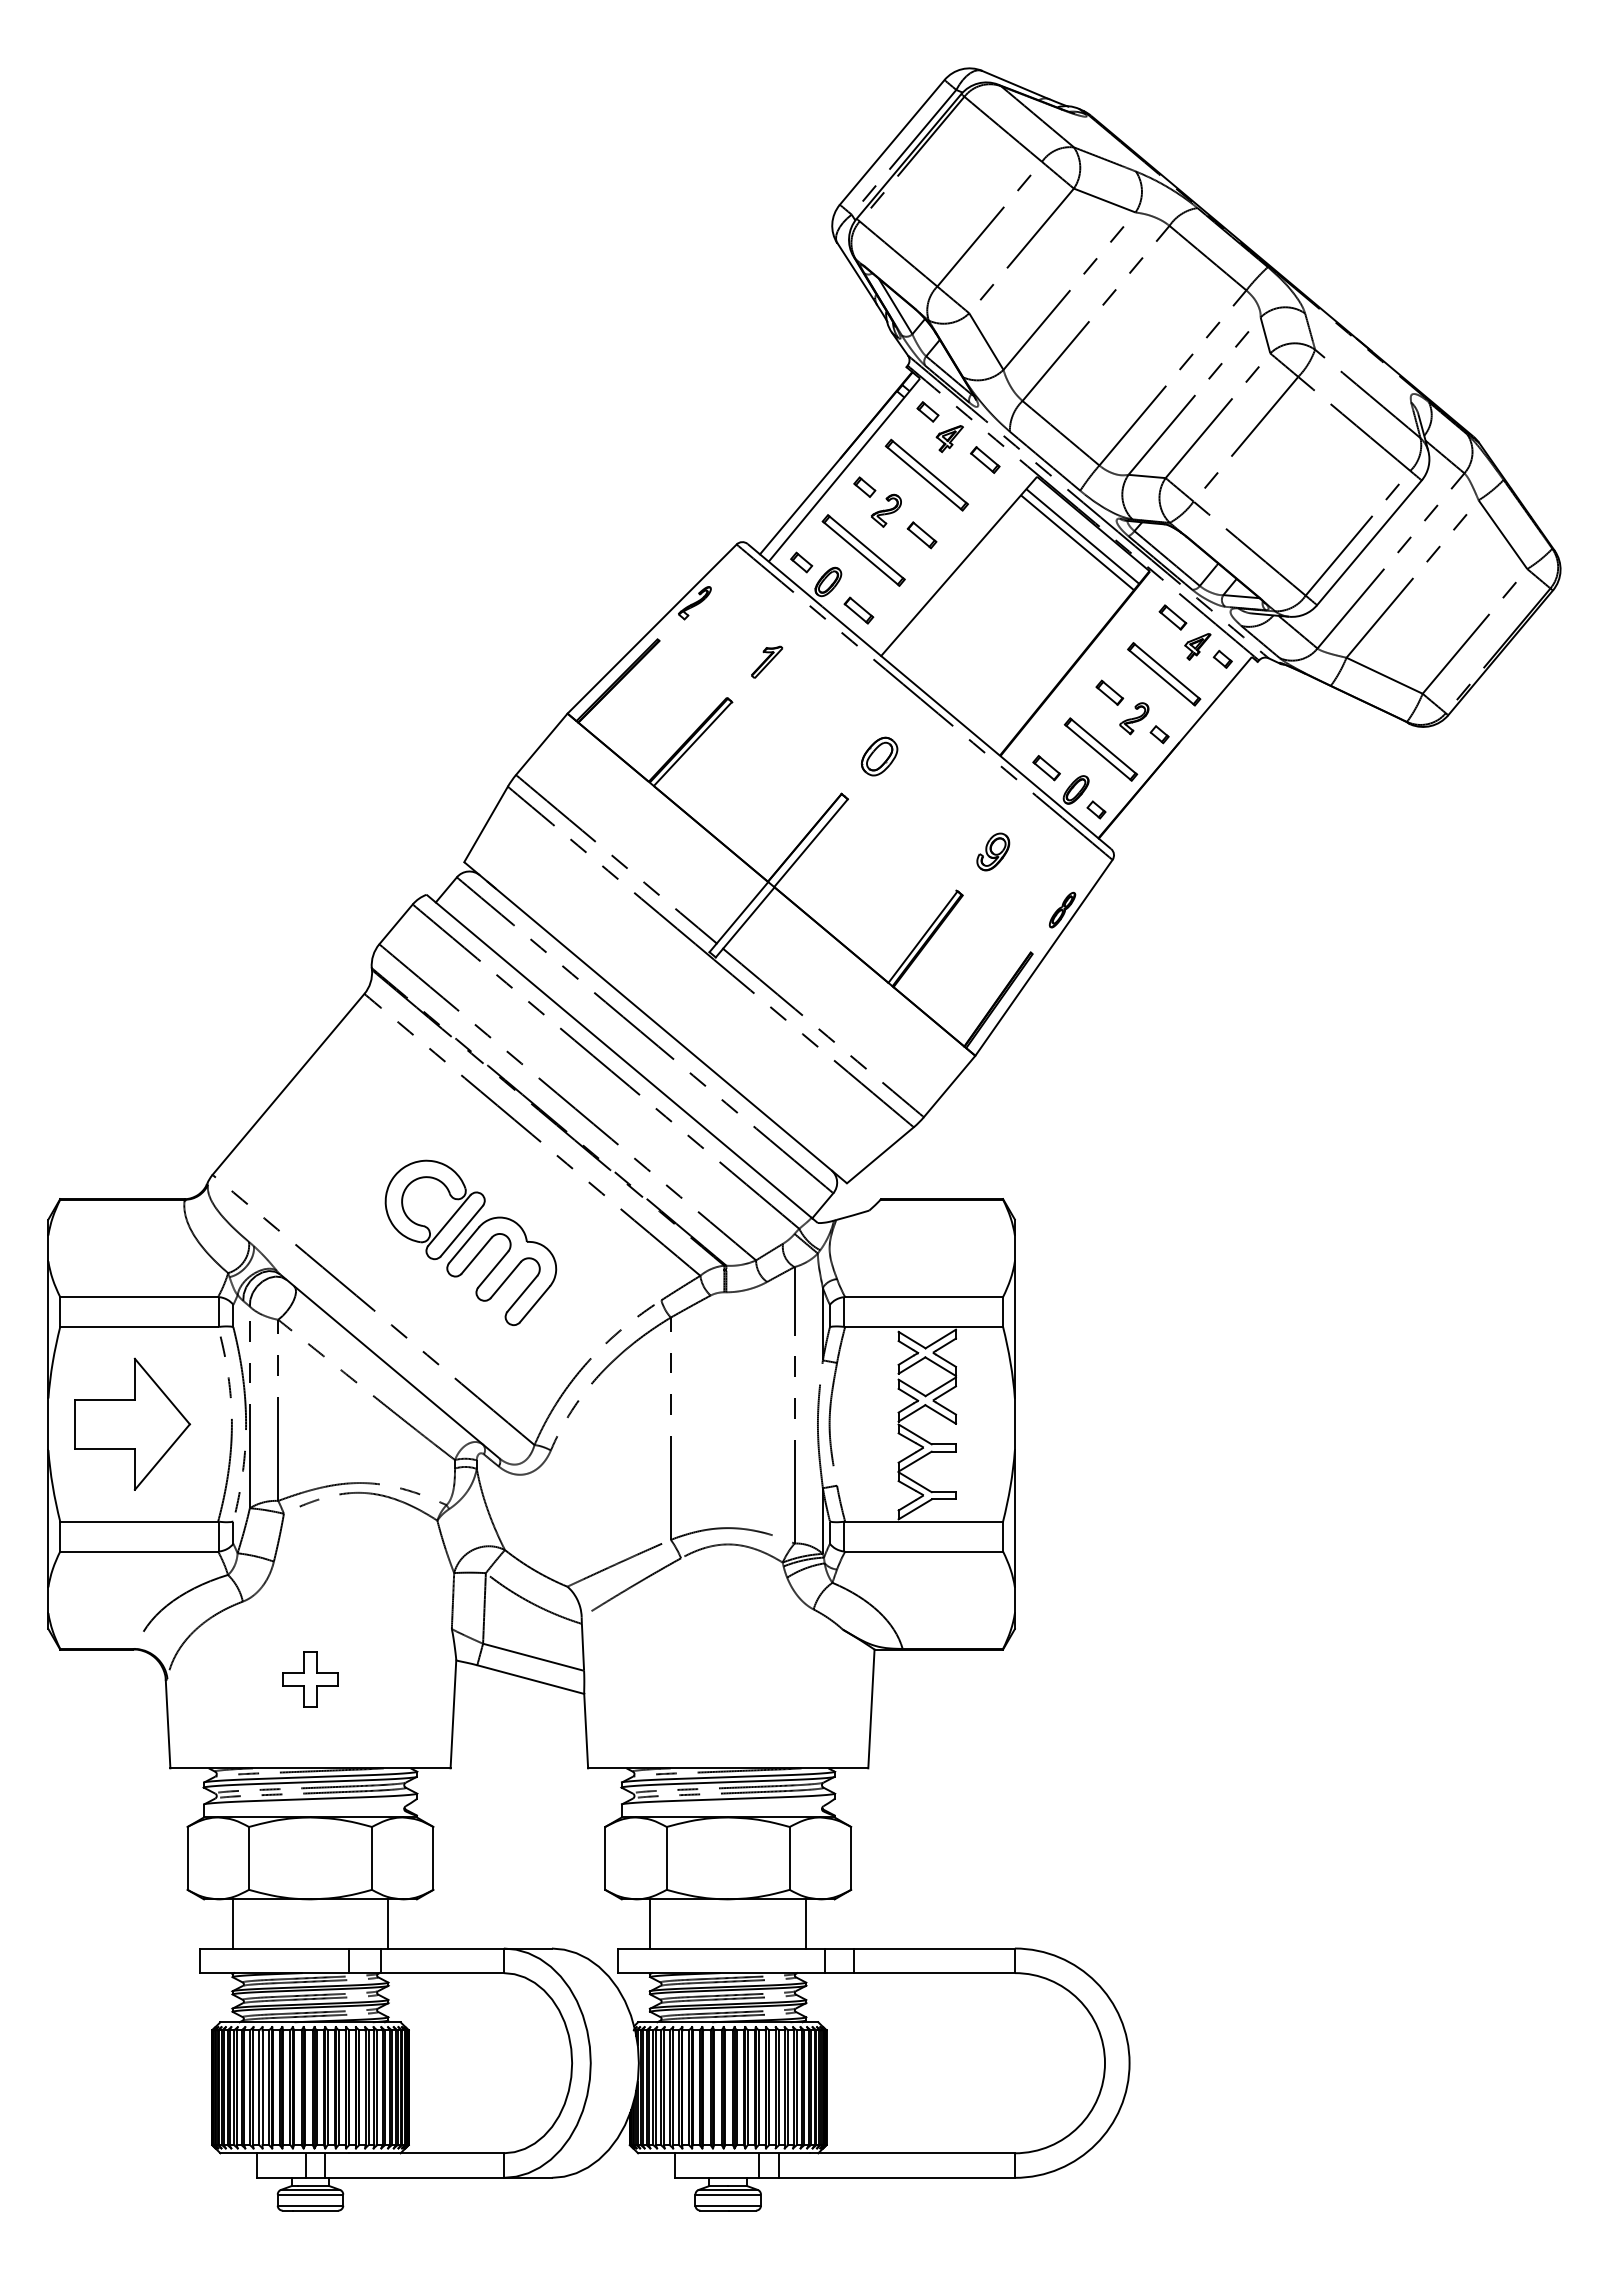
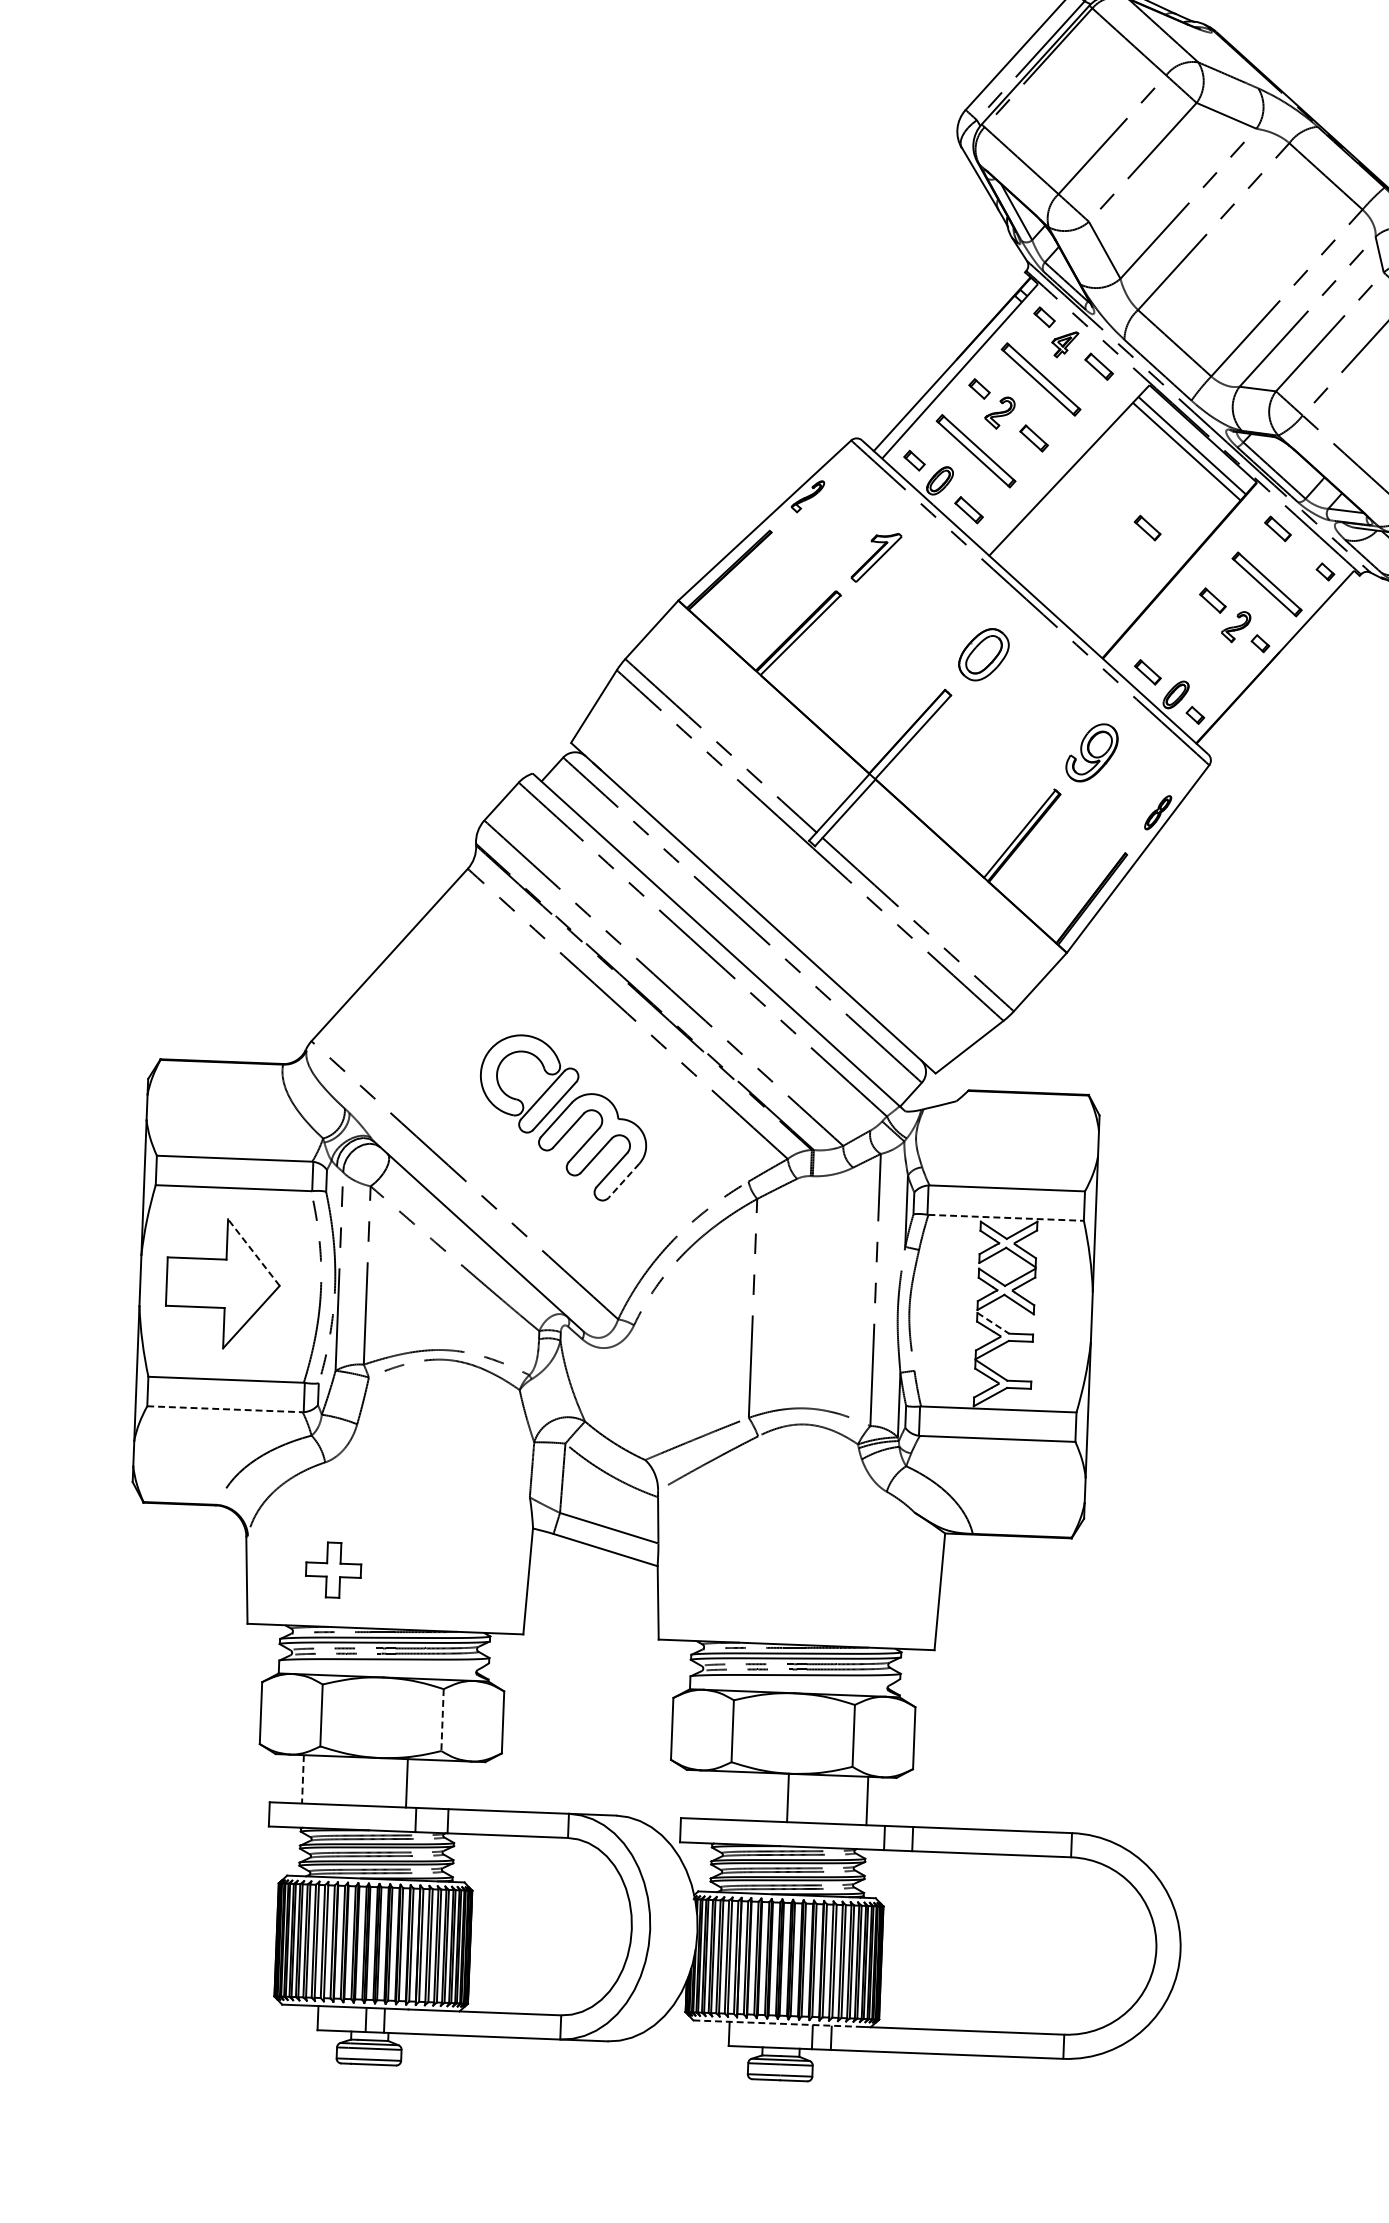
part: (1040, 621) -> (1147, 527), added
part: (1197, 646) -> (1300, 558), removed
part: (767, 661) -> (877, 556), size x1.6
part: (1100, 749) -> (1201, 656), removed
part: (879, 756) -> (983, 654), size x1.4
part: (993, 851) -> (1092, 752), size x1.6
line: (534, 1304) -> (623, 1180), solid -> dashed
line: (924, 1326) -> (1006, 1217), solid -> dashed
line: (162, 1391) -> (253, 1252), solid -> dashed
line: (915, 1434) -> (993, 1323), solid -> dashed
line: (139, 1551) -> (225, 1409), solid -> dashed
part: (310, 1679) -> (333, 1570), moved
line: (371, 1858) -> (442, 1720), solid -> dashed
line: (232, 1923) -> (302, 1778), solid -> dashed
line: (388, 1923) -> (407, 1782), moved
line: (650, 1923) -> (788, 1797), moved
line: (724, 2153) -> (778, 2023), solid -> dashed

